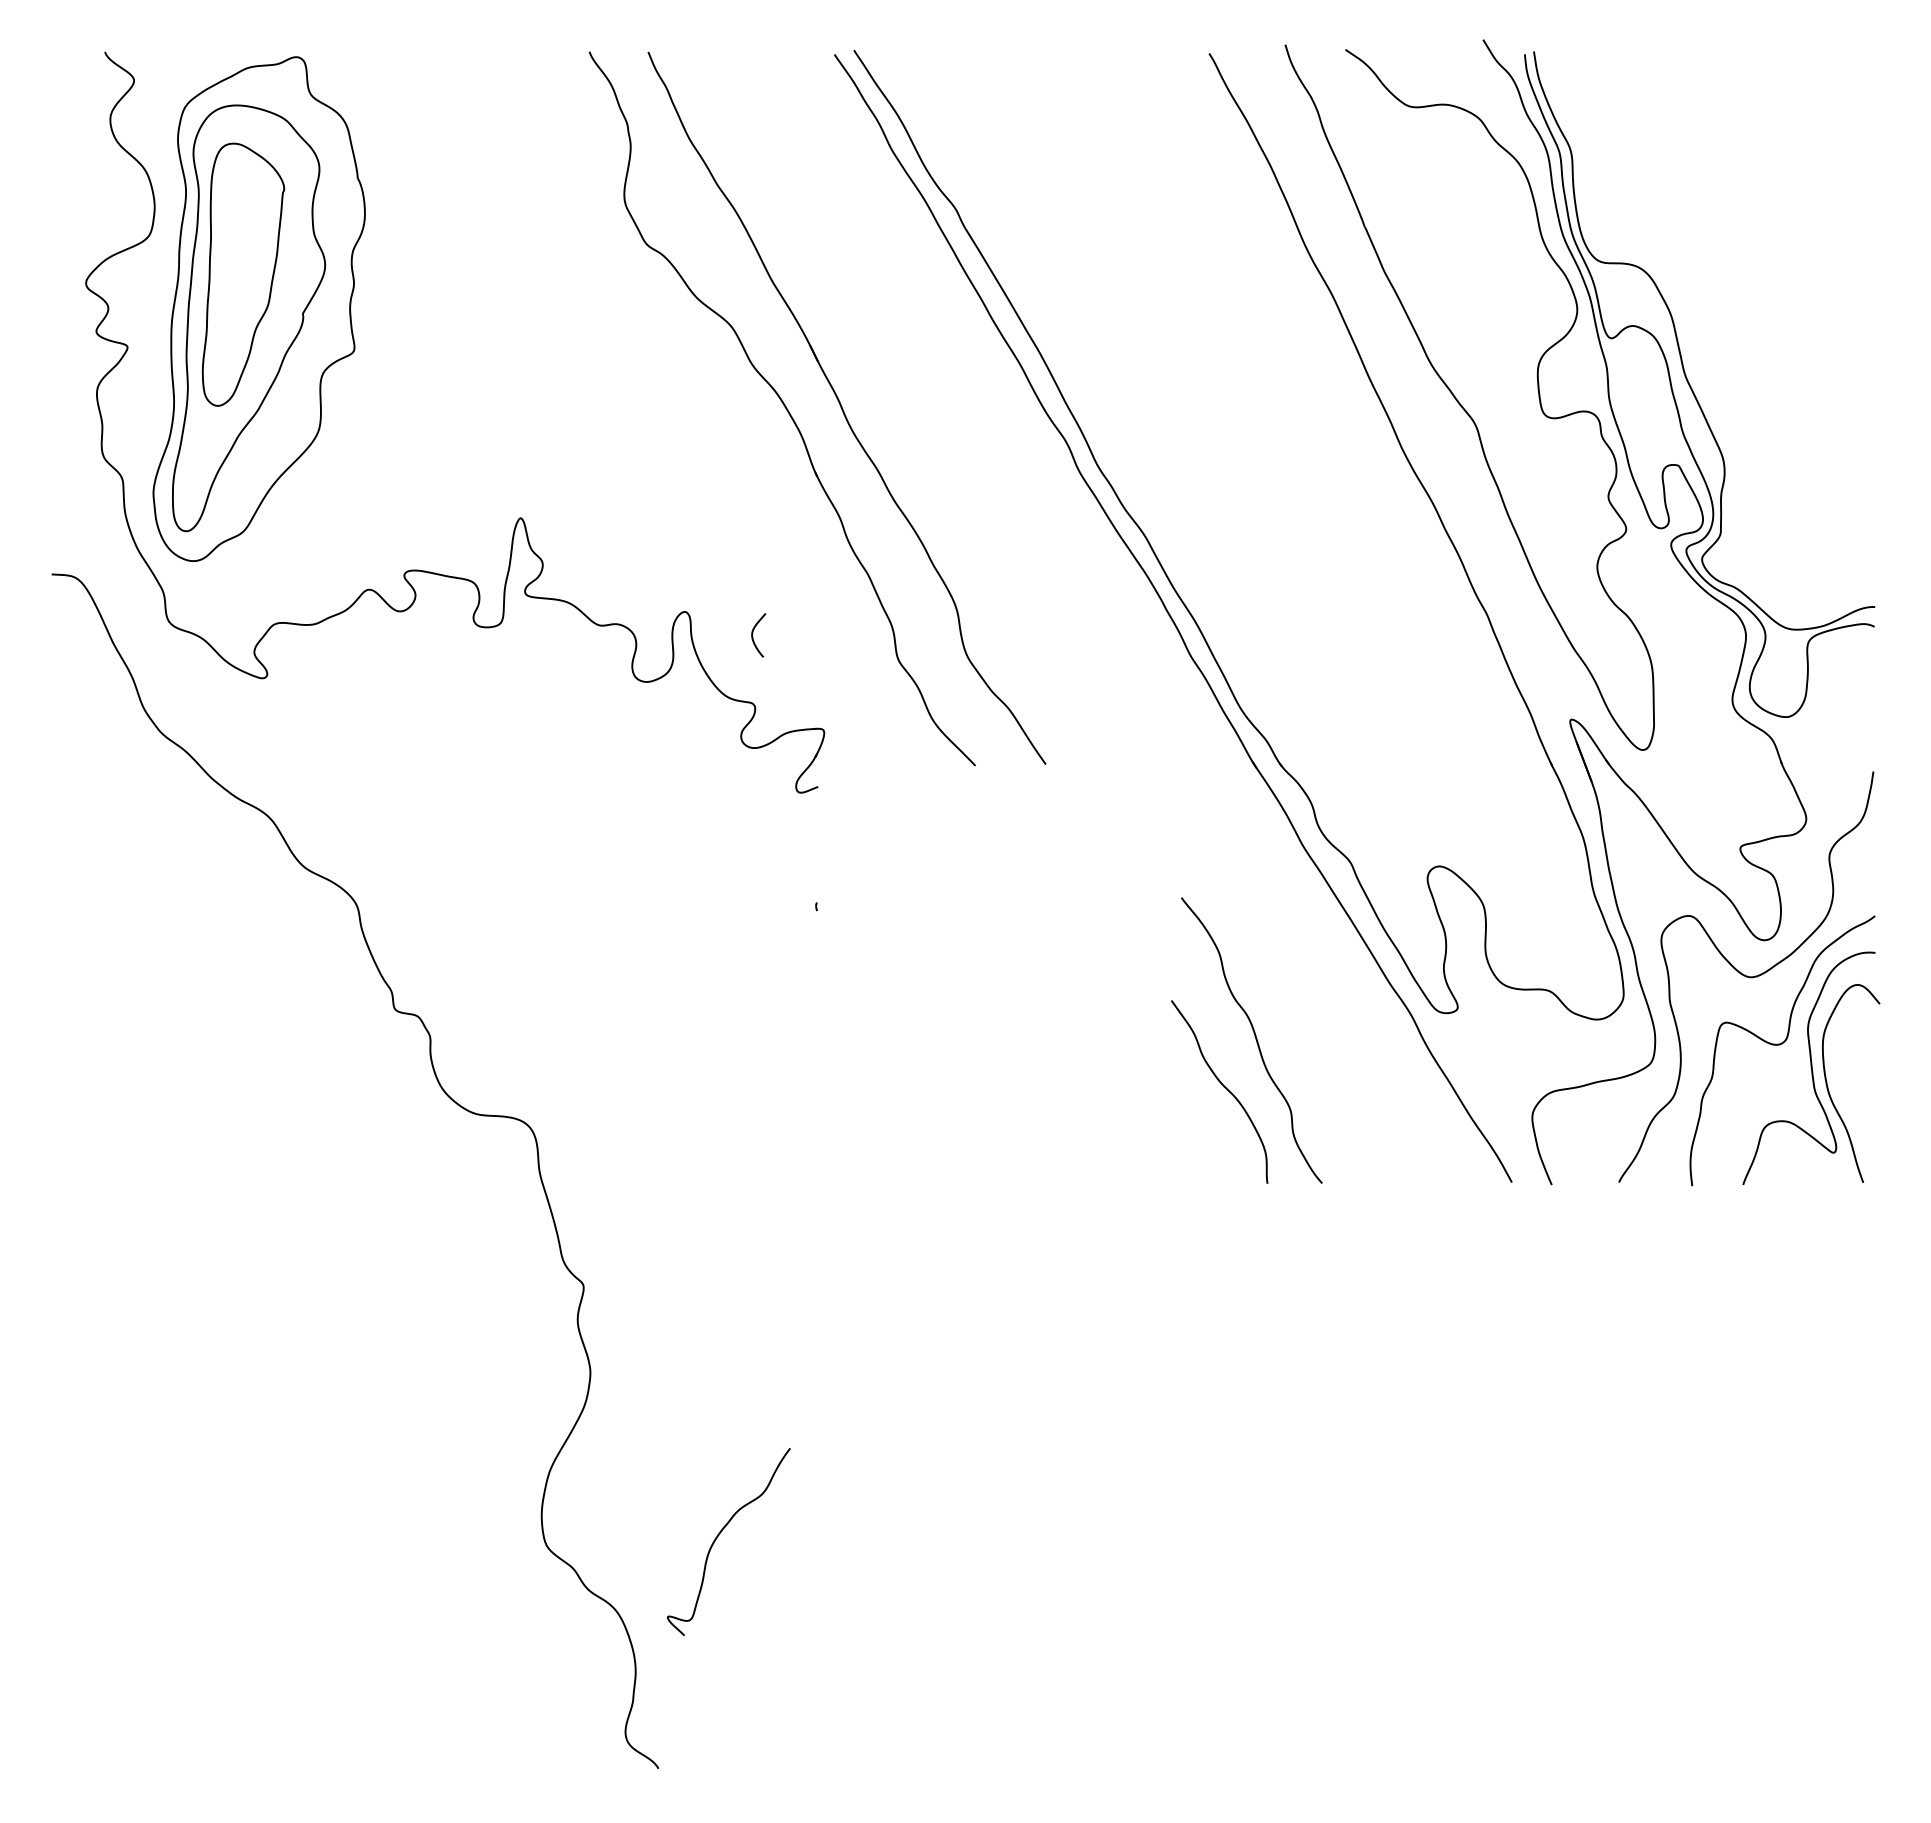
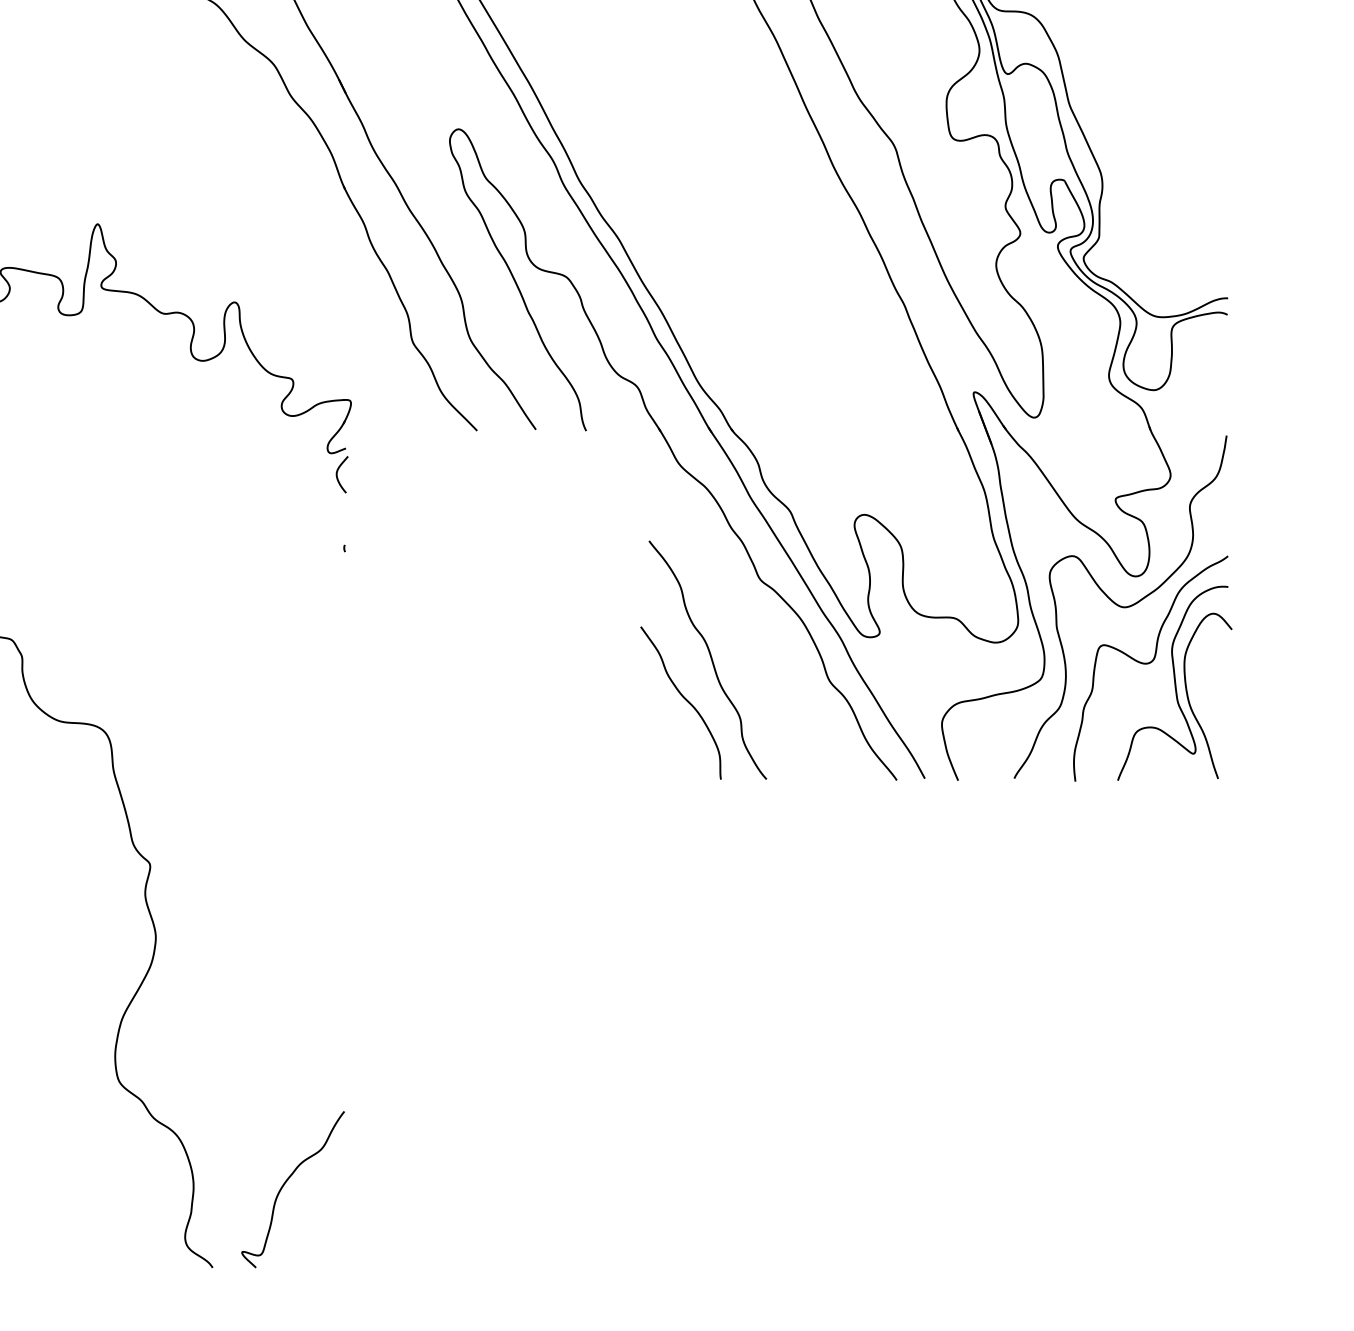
curve: (753, 636) -> (337, 475), moved
part: (1209, 793) -> (672, 453), added
curve: (719, 1535) -> (285, 1184), moved

